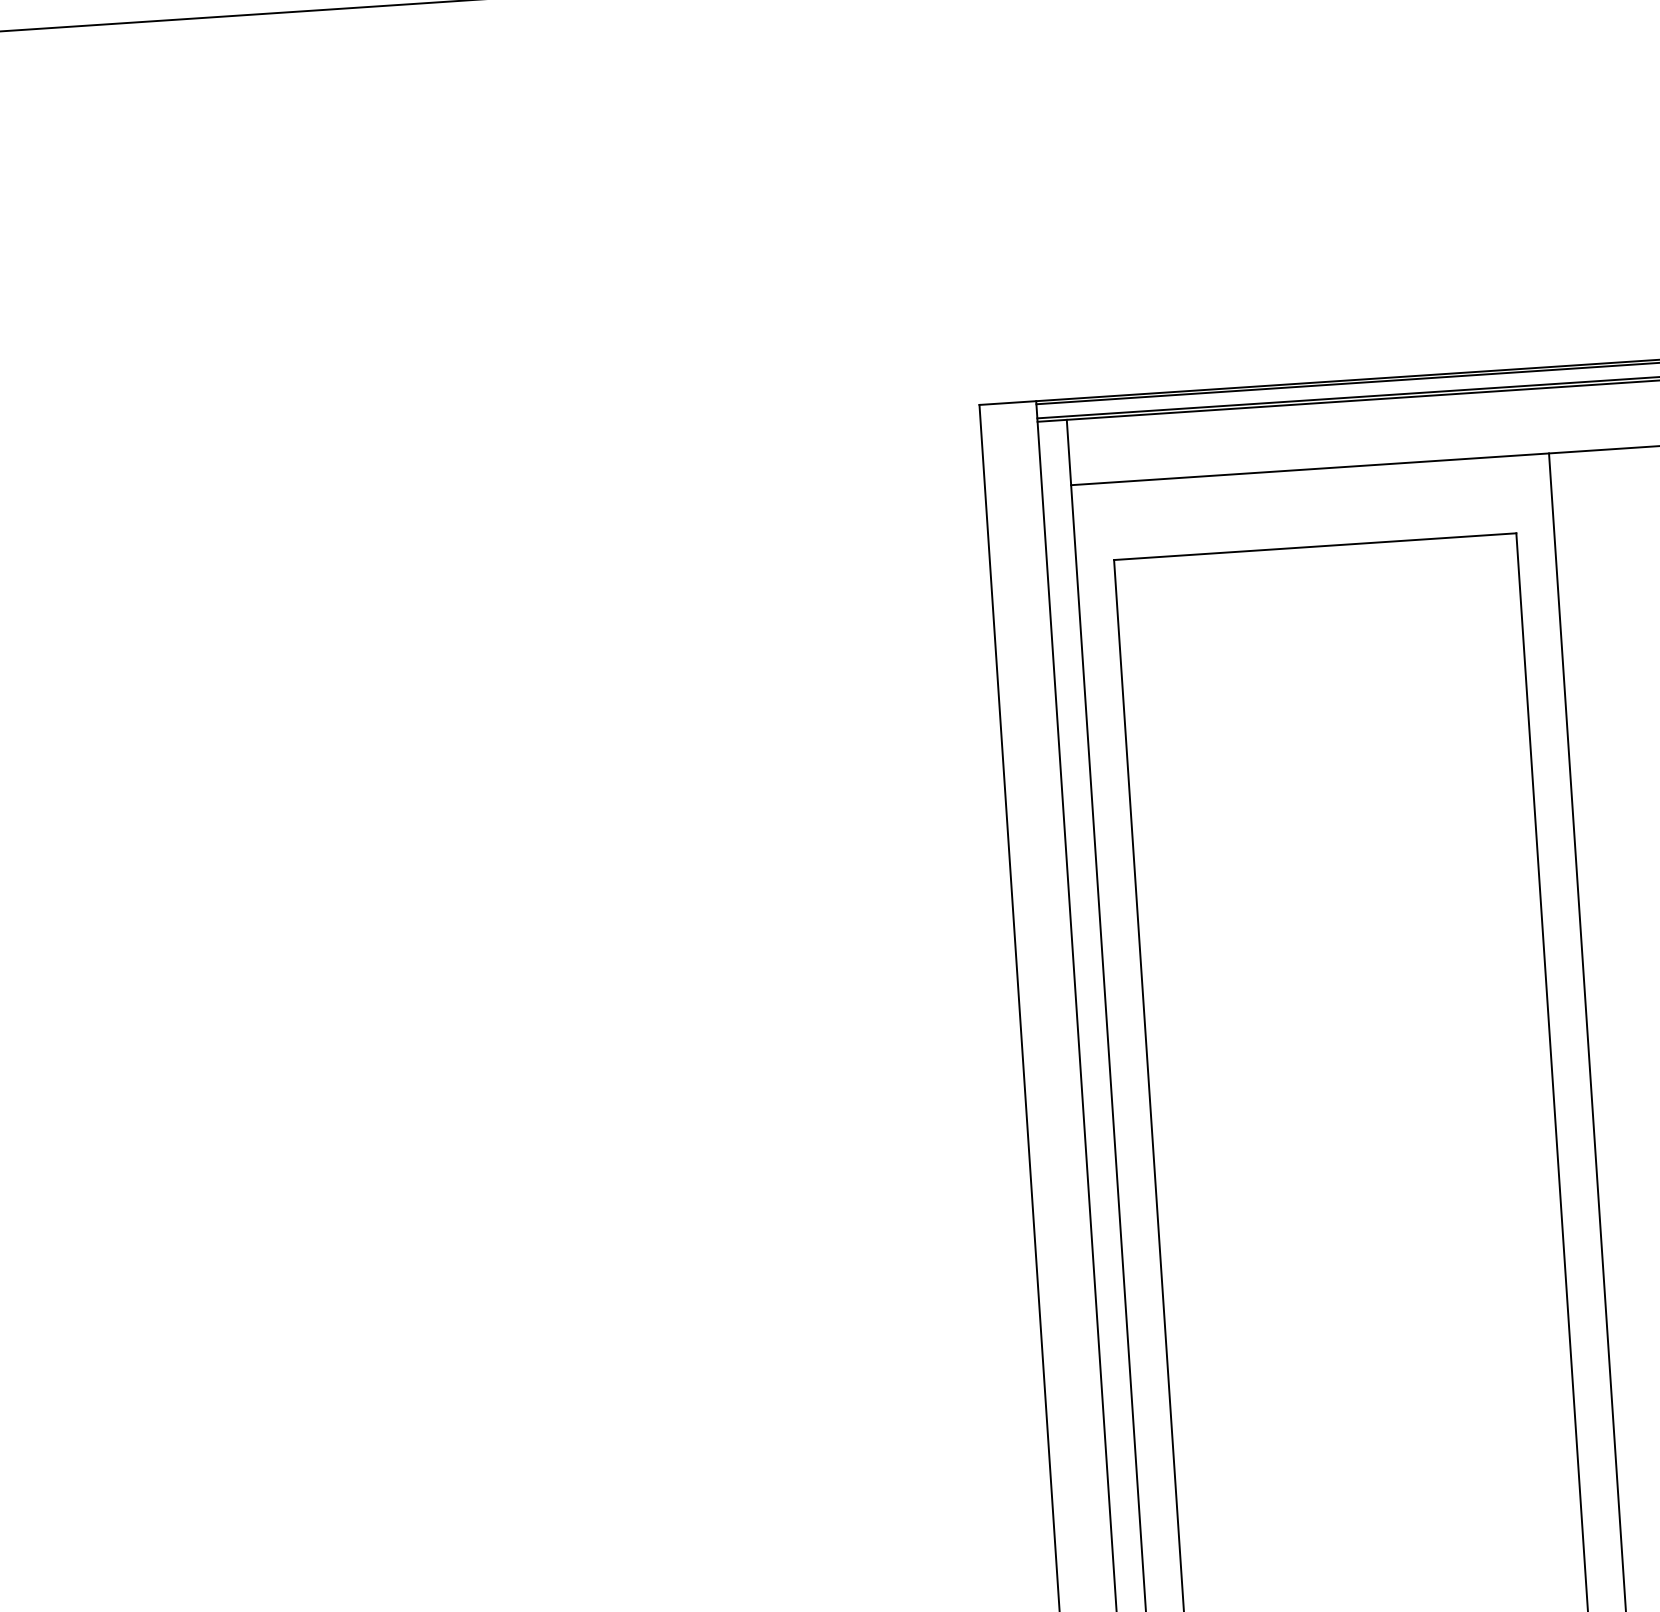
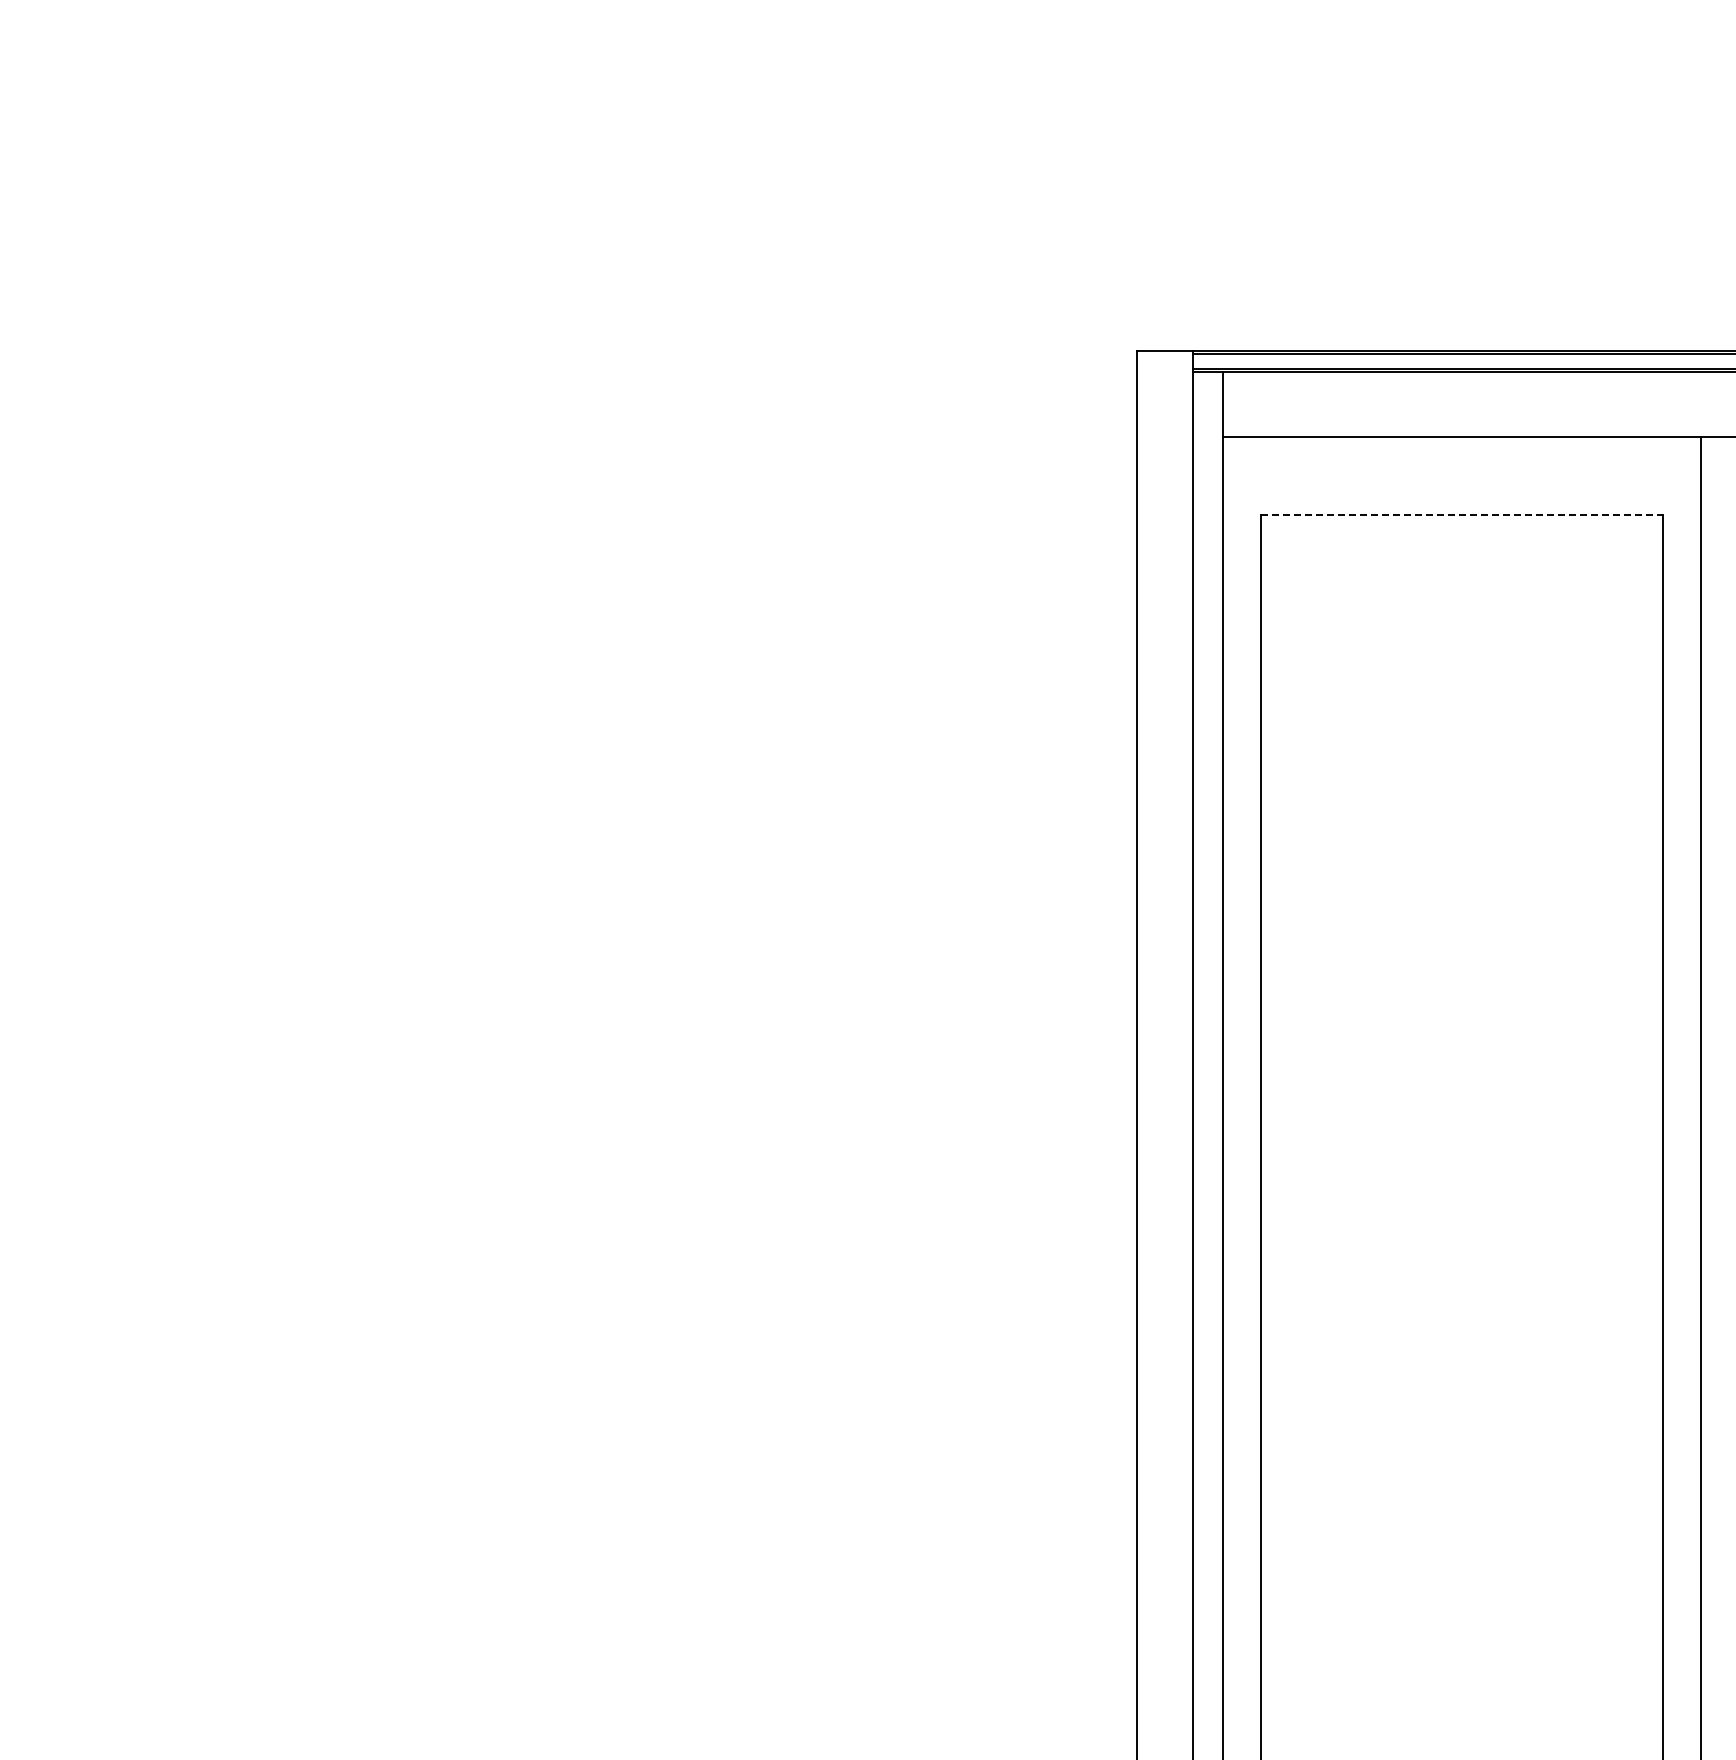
line: (1315, 546) -> (1462, 514), solid -> dashed

